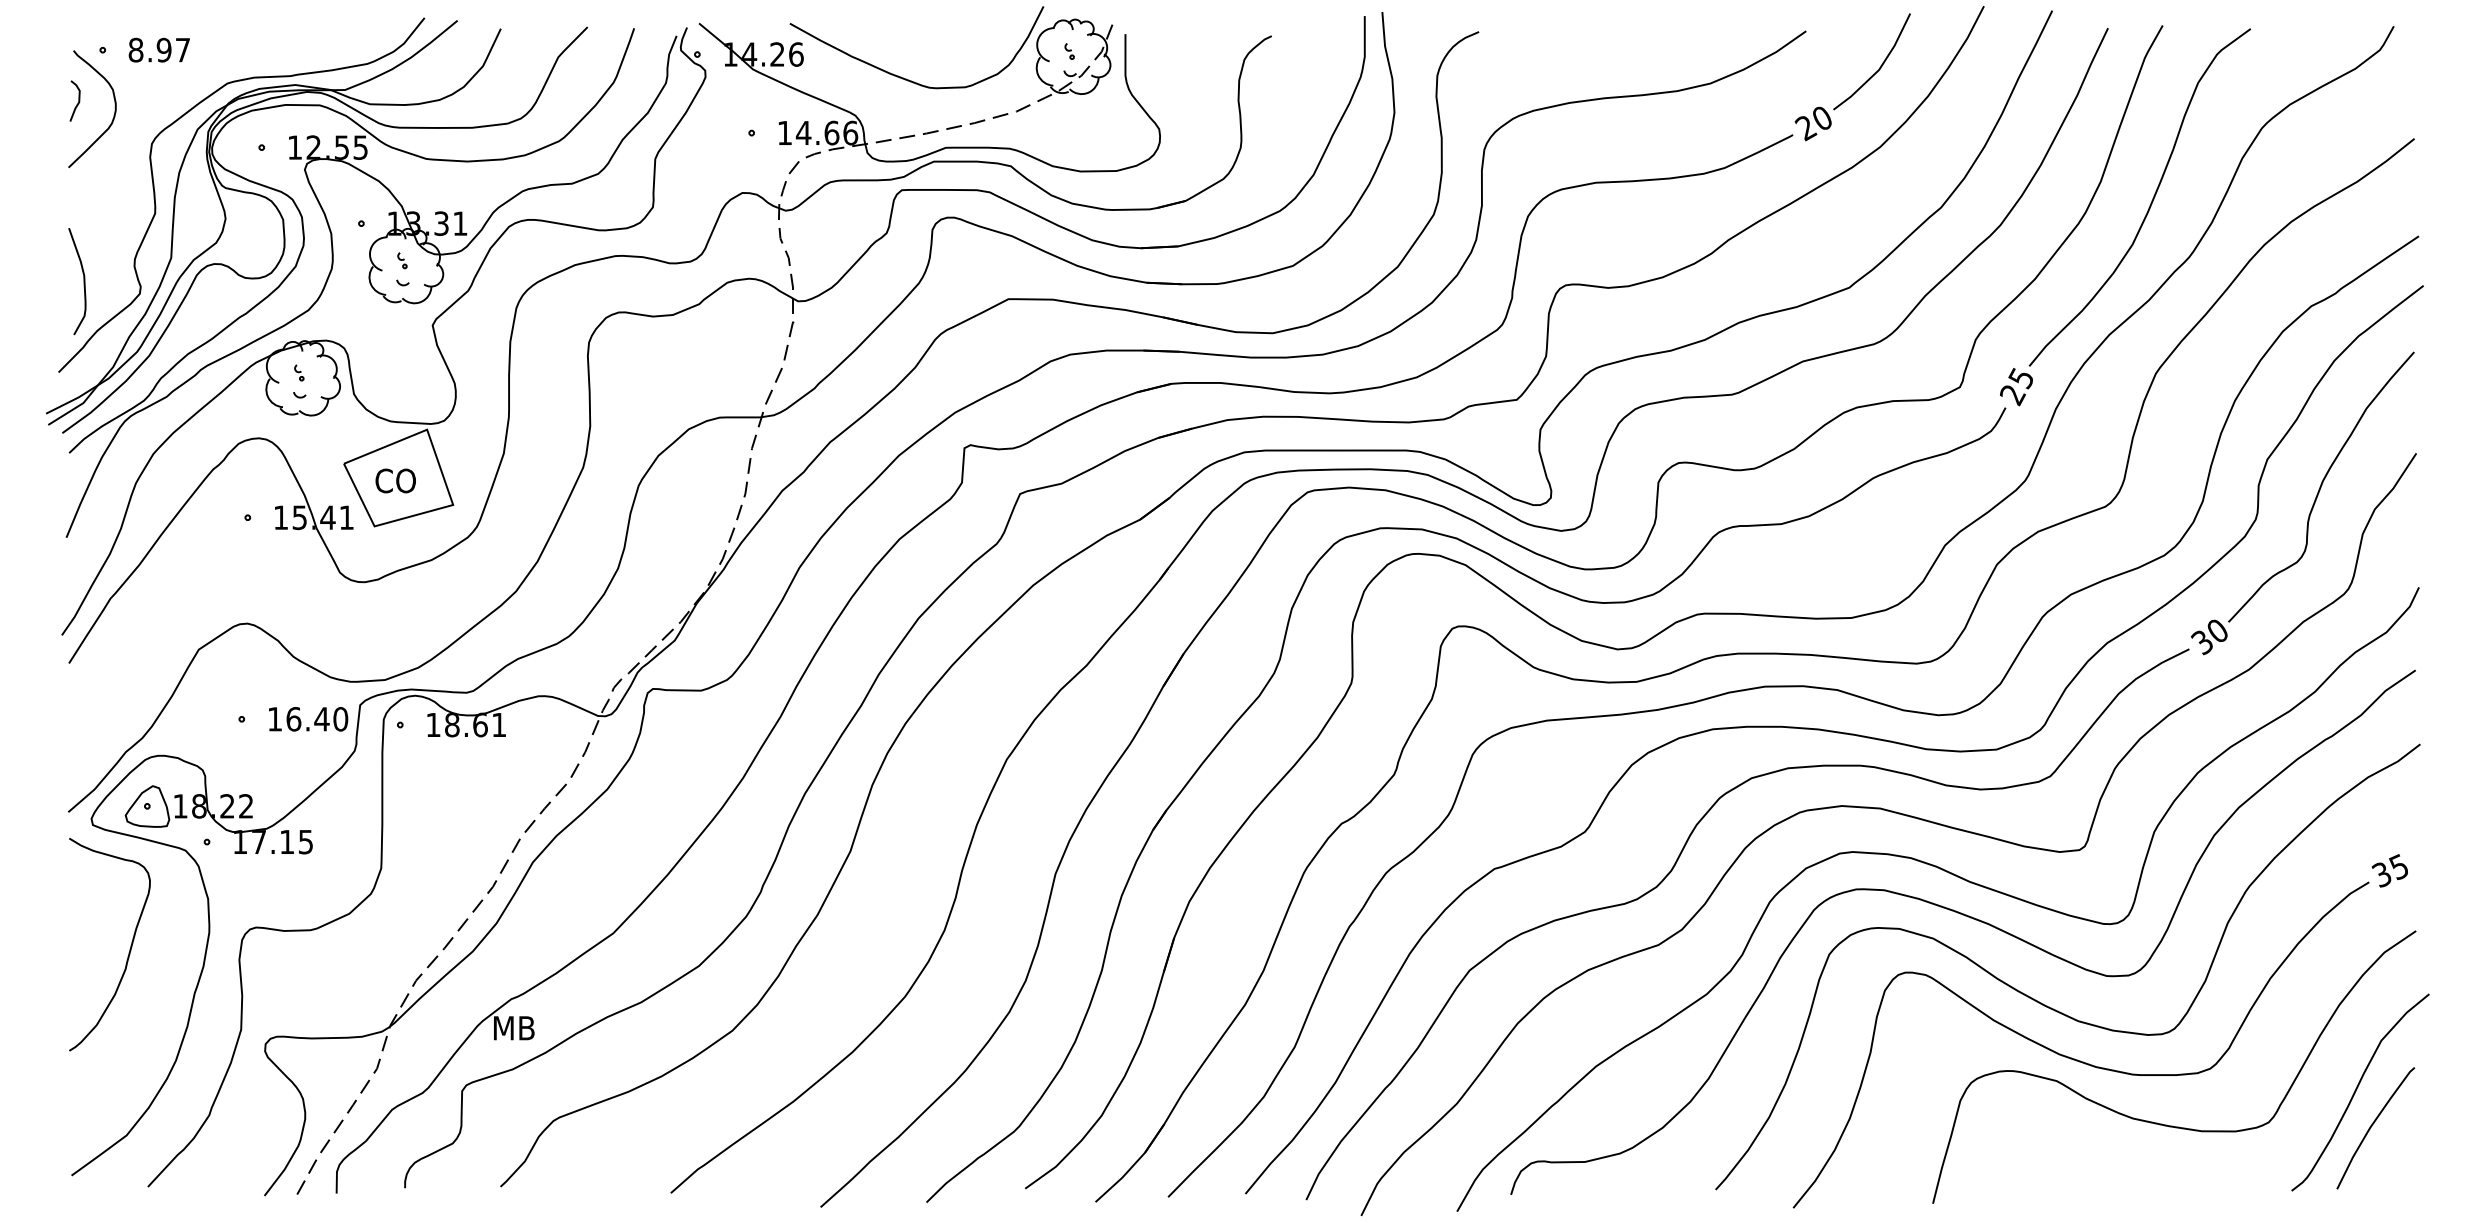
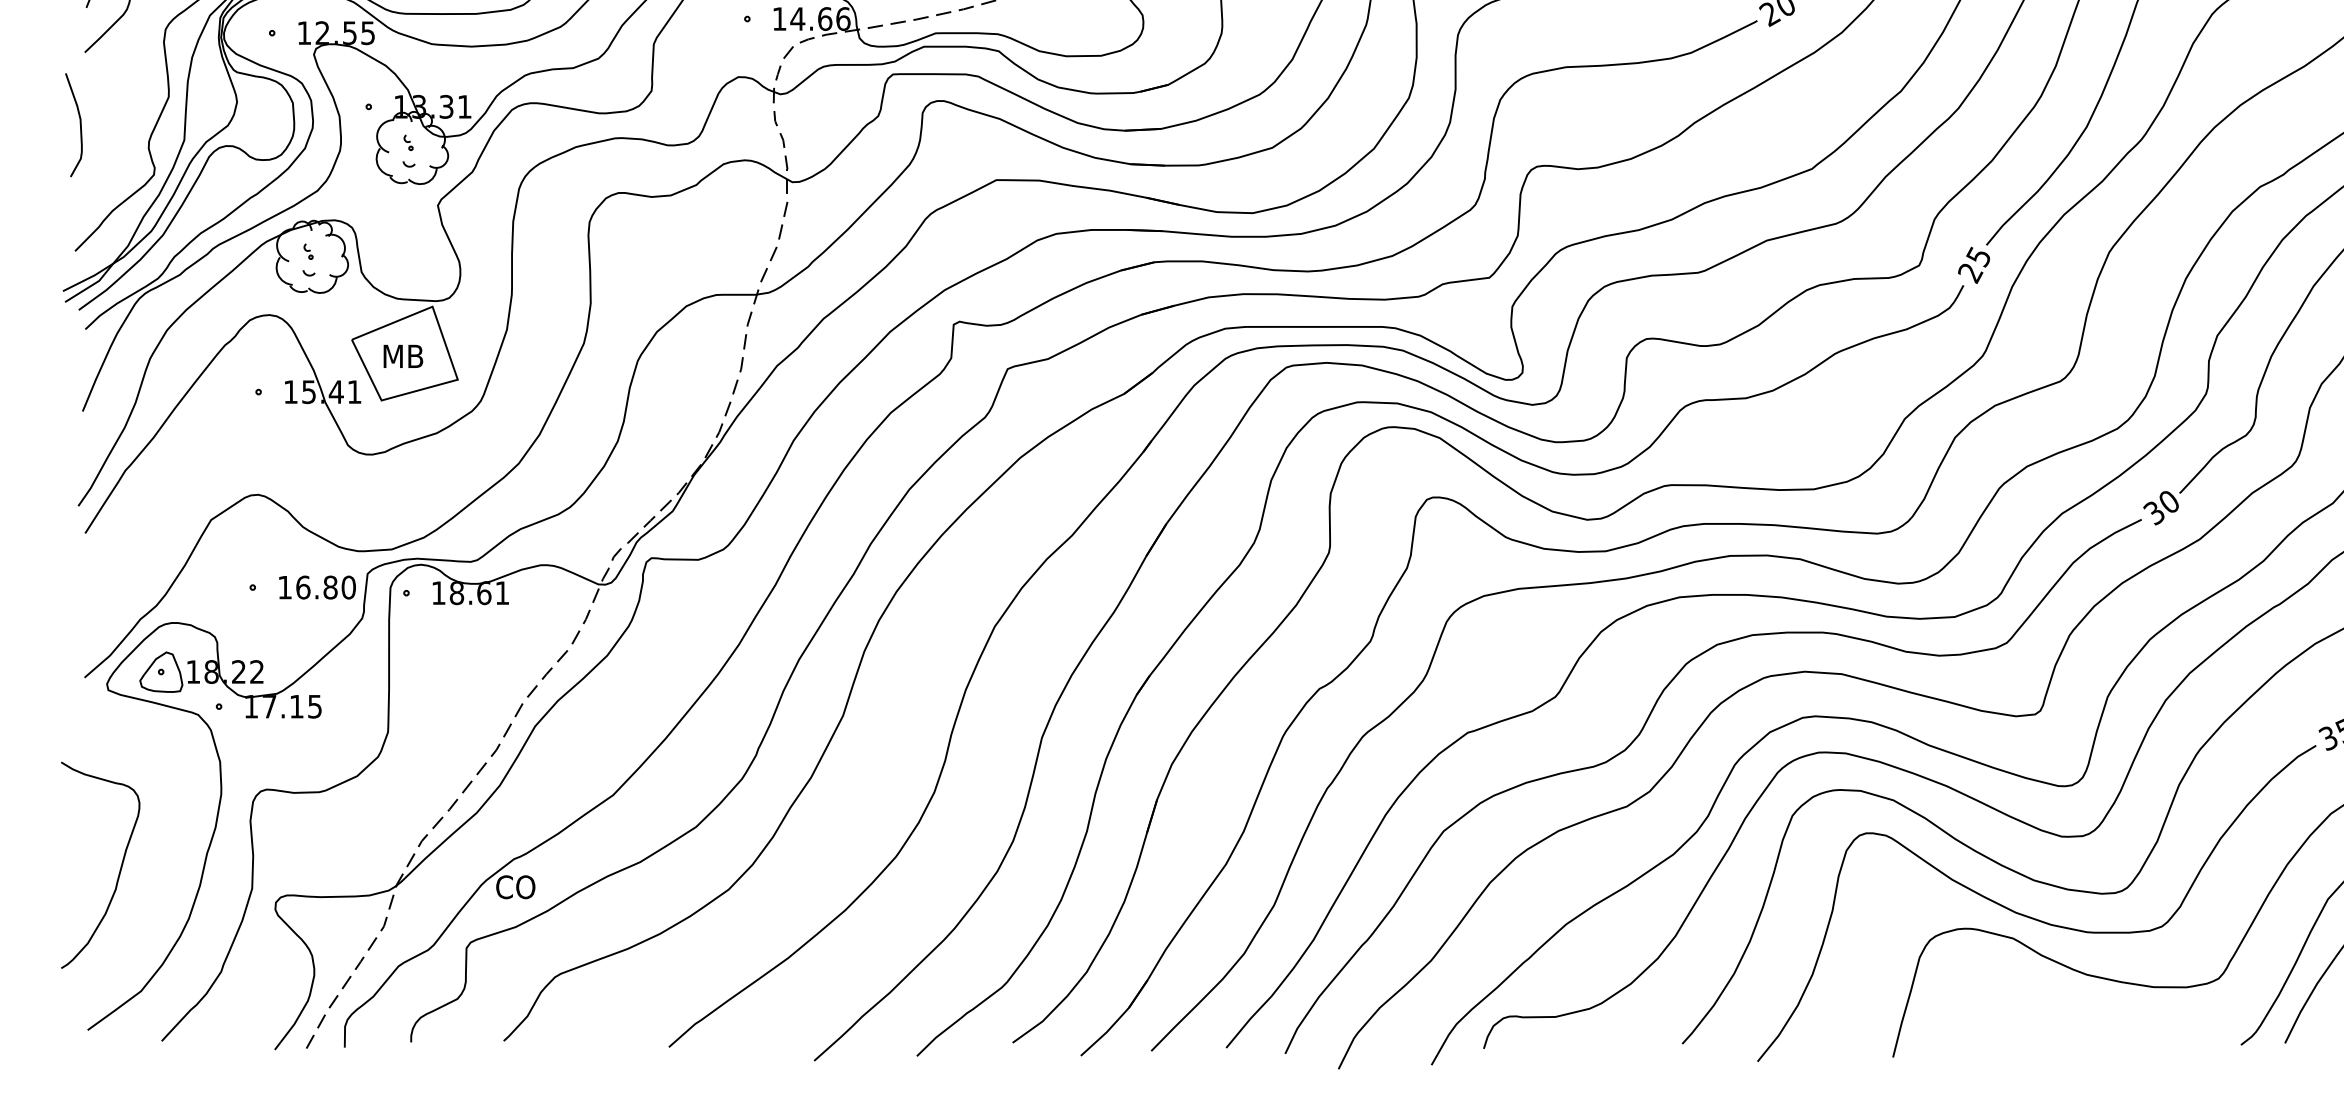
curve: (83, 281) -> (79, 125), moved
text: (396, 480) -> (402, 355), CO -> MB
text: (321, 719) -> (330, 587), 16.40 -> 16.80
curve: (129, 949) -> (119, 870), moved
text: (513, 1027) -> (516, 886), MB -> CO

